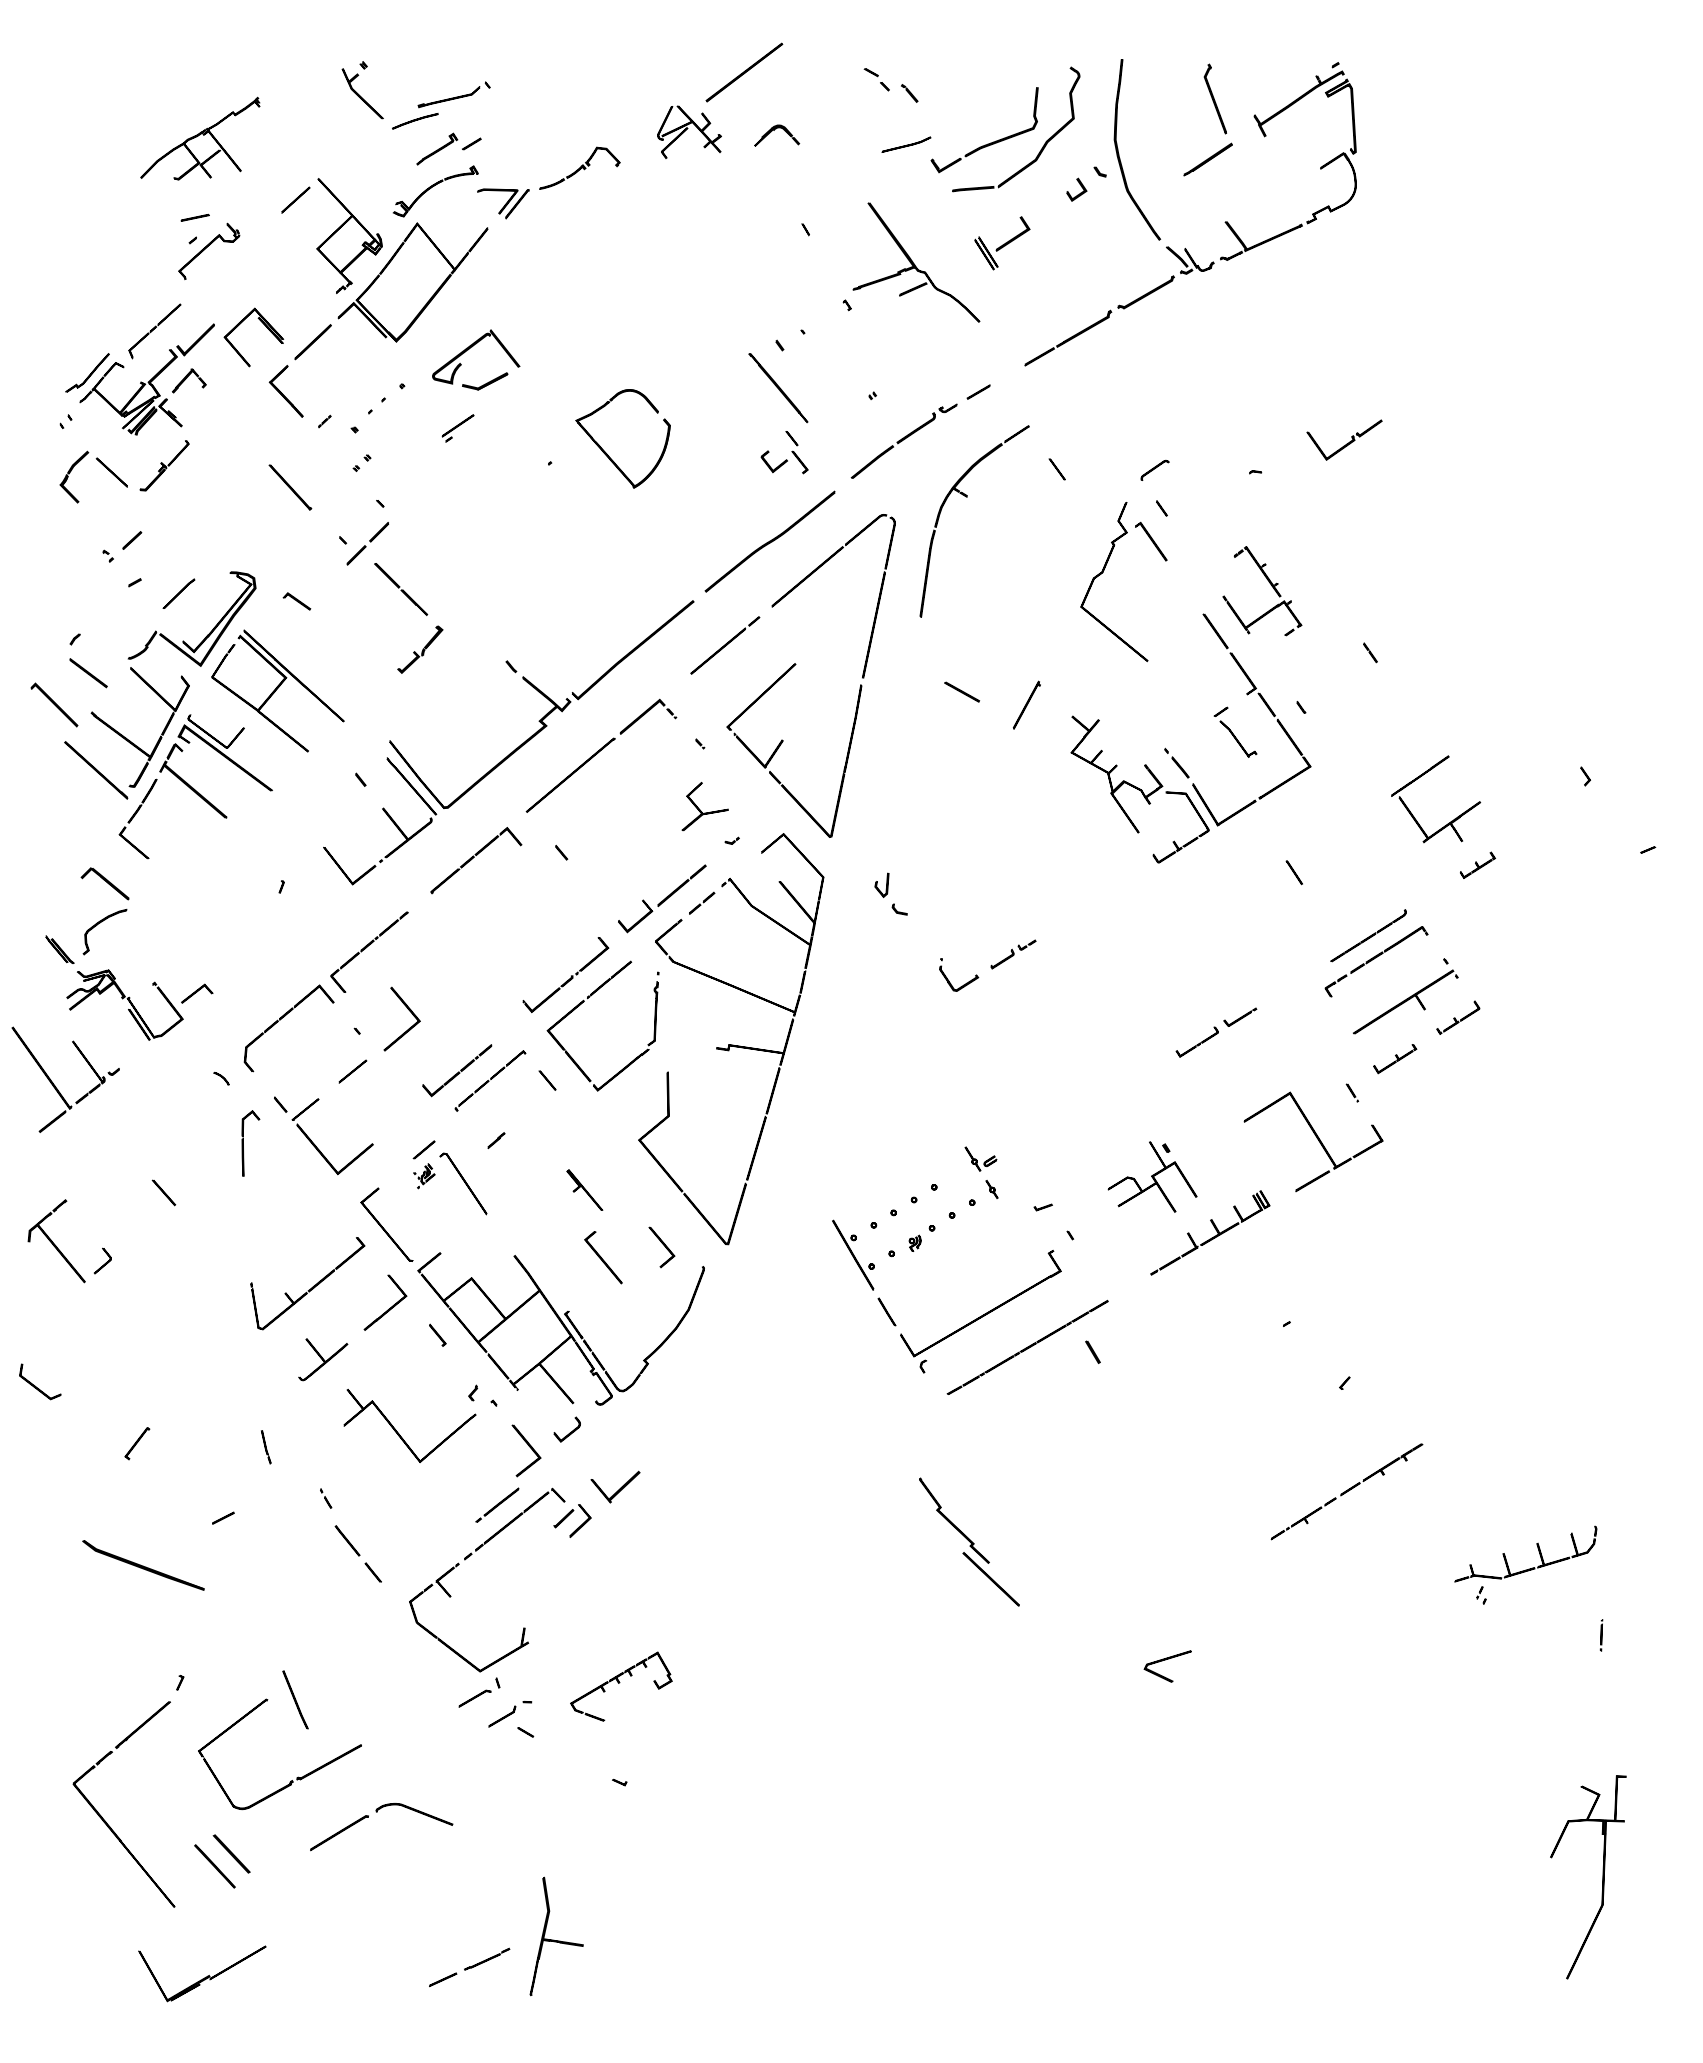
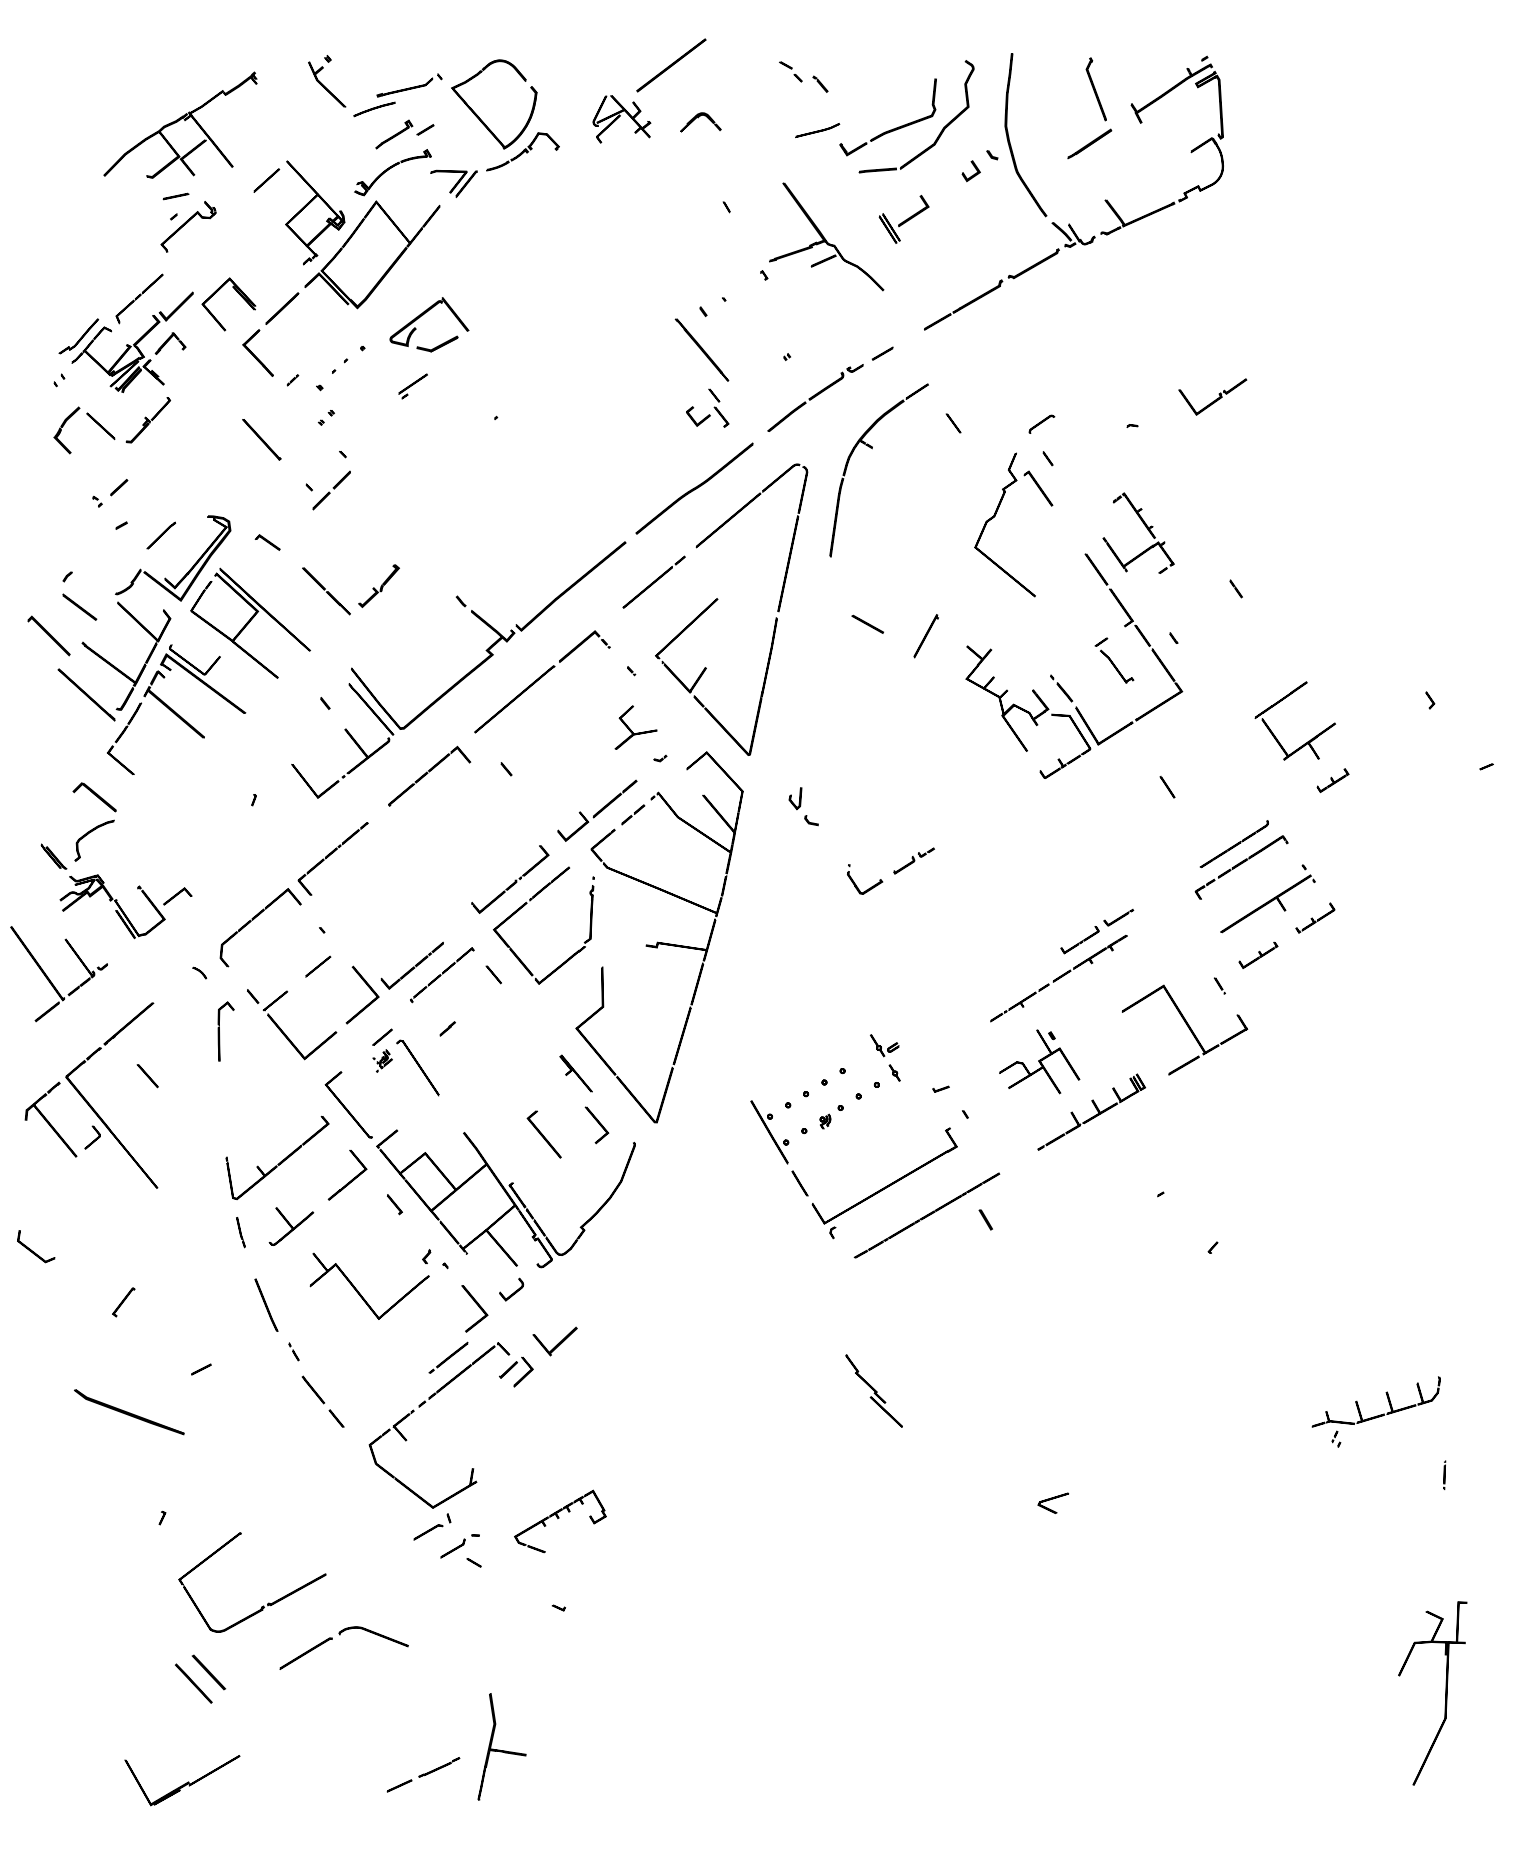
part: (200, 138) -> (180, 124), size x1.43
part: (607, 453) -> (480, 117), moved
line: (401, 589) -> (326, 591), moved
part: (408, 1010) -> (368, 987), moved
part: (584, 1189) -> (575, 1073), moved
line: (266, 1447) -> (241, 1232), moved
part: (1346, 1491) -> (1058, 978), moved
part: (968, 1541) -> (873, 1390), size x0.62
part: (1167, 1666) -> (1053, 1503), size x0.71
line: (295, 1699) -> (266, 1304), moved
part: (106, 1821) -> (95, 1110), moved

